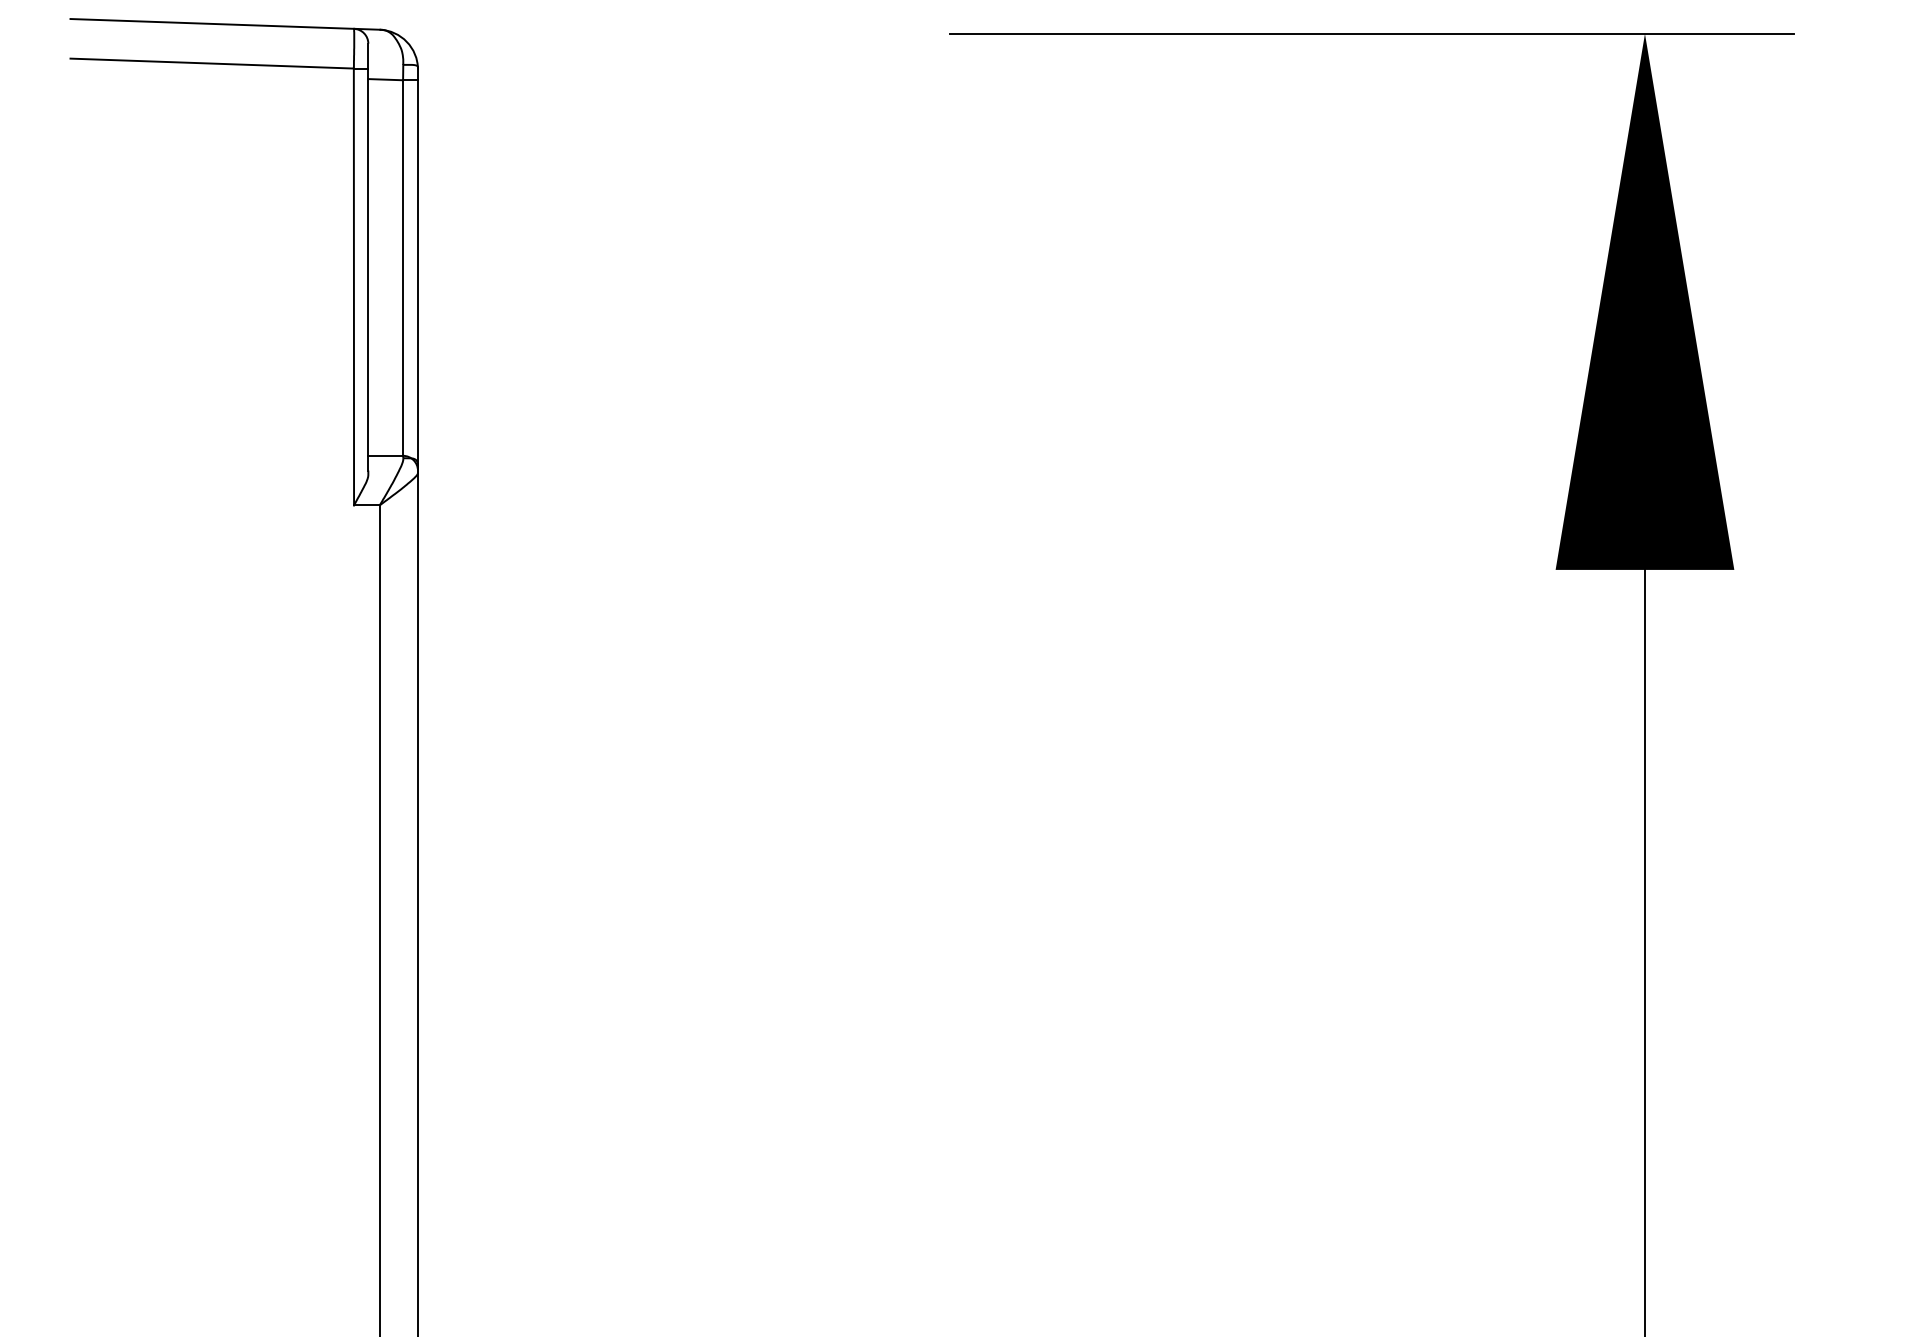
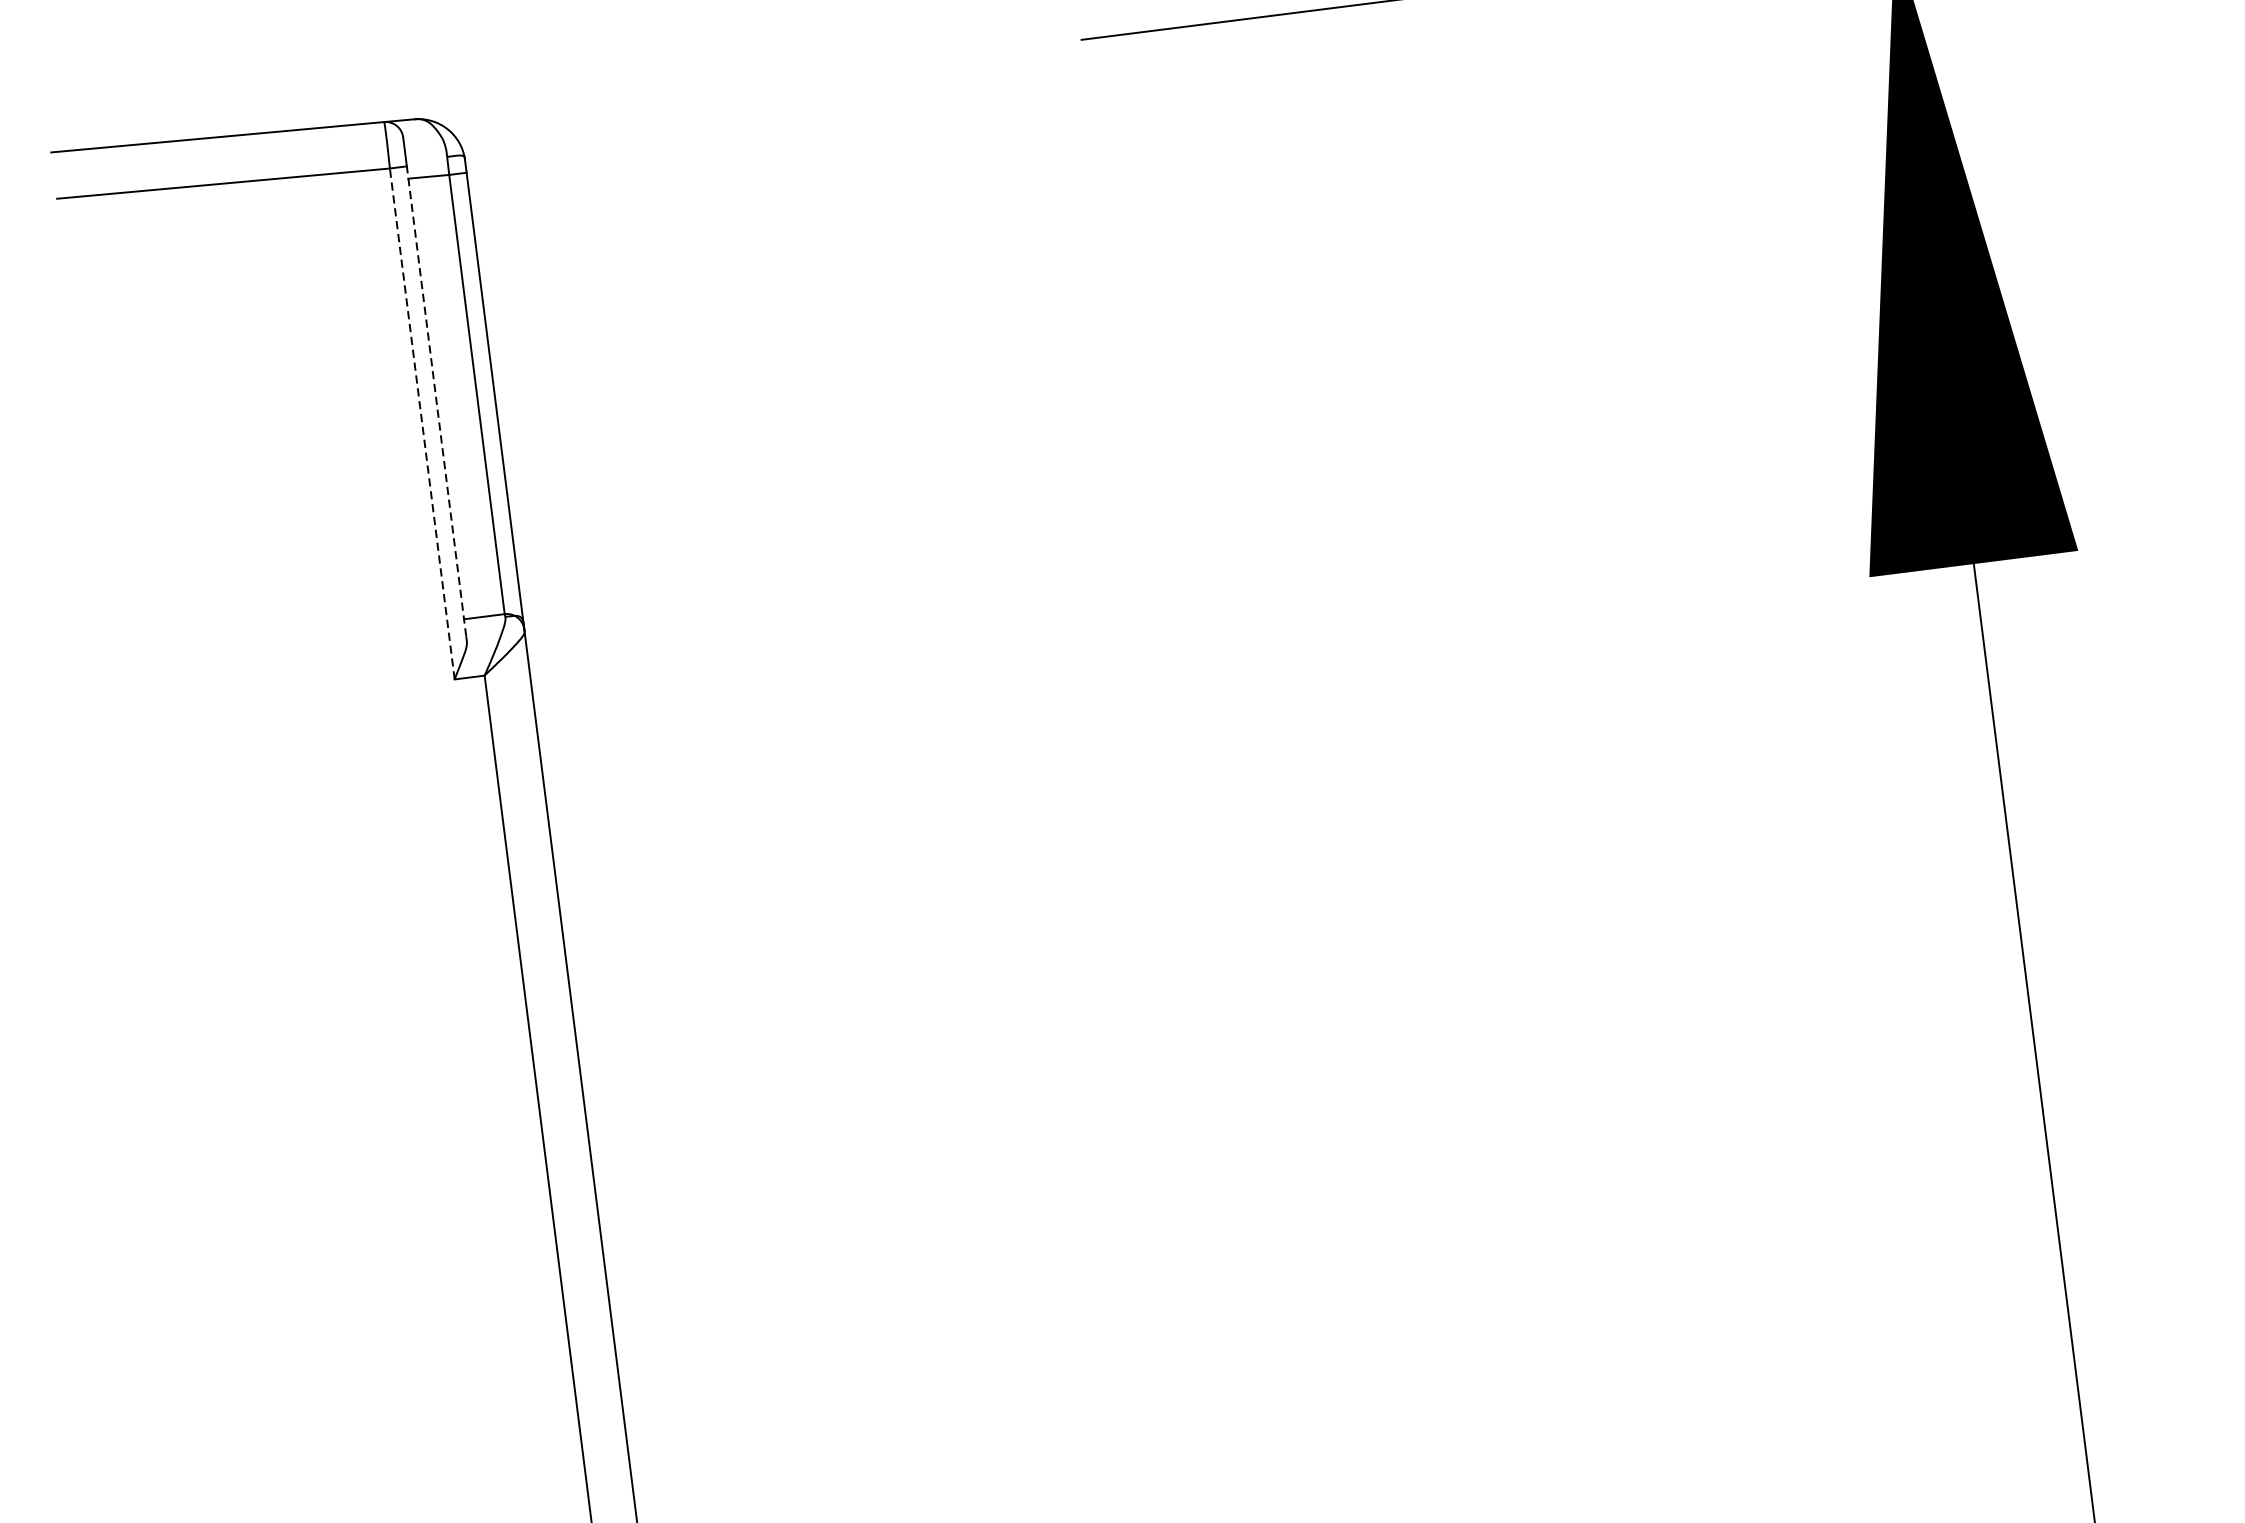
line: (368, 269) -> (436, 401), solid -> dashed
line: (353, 286) -> (421, 423), solid -> dashed

